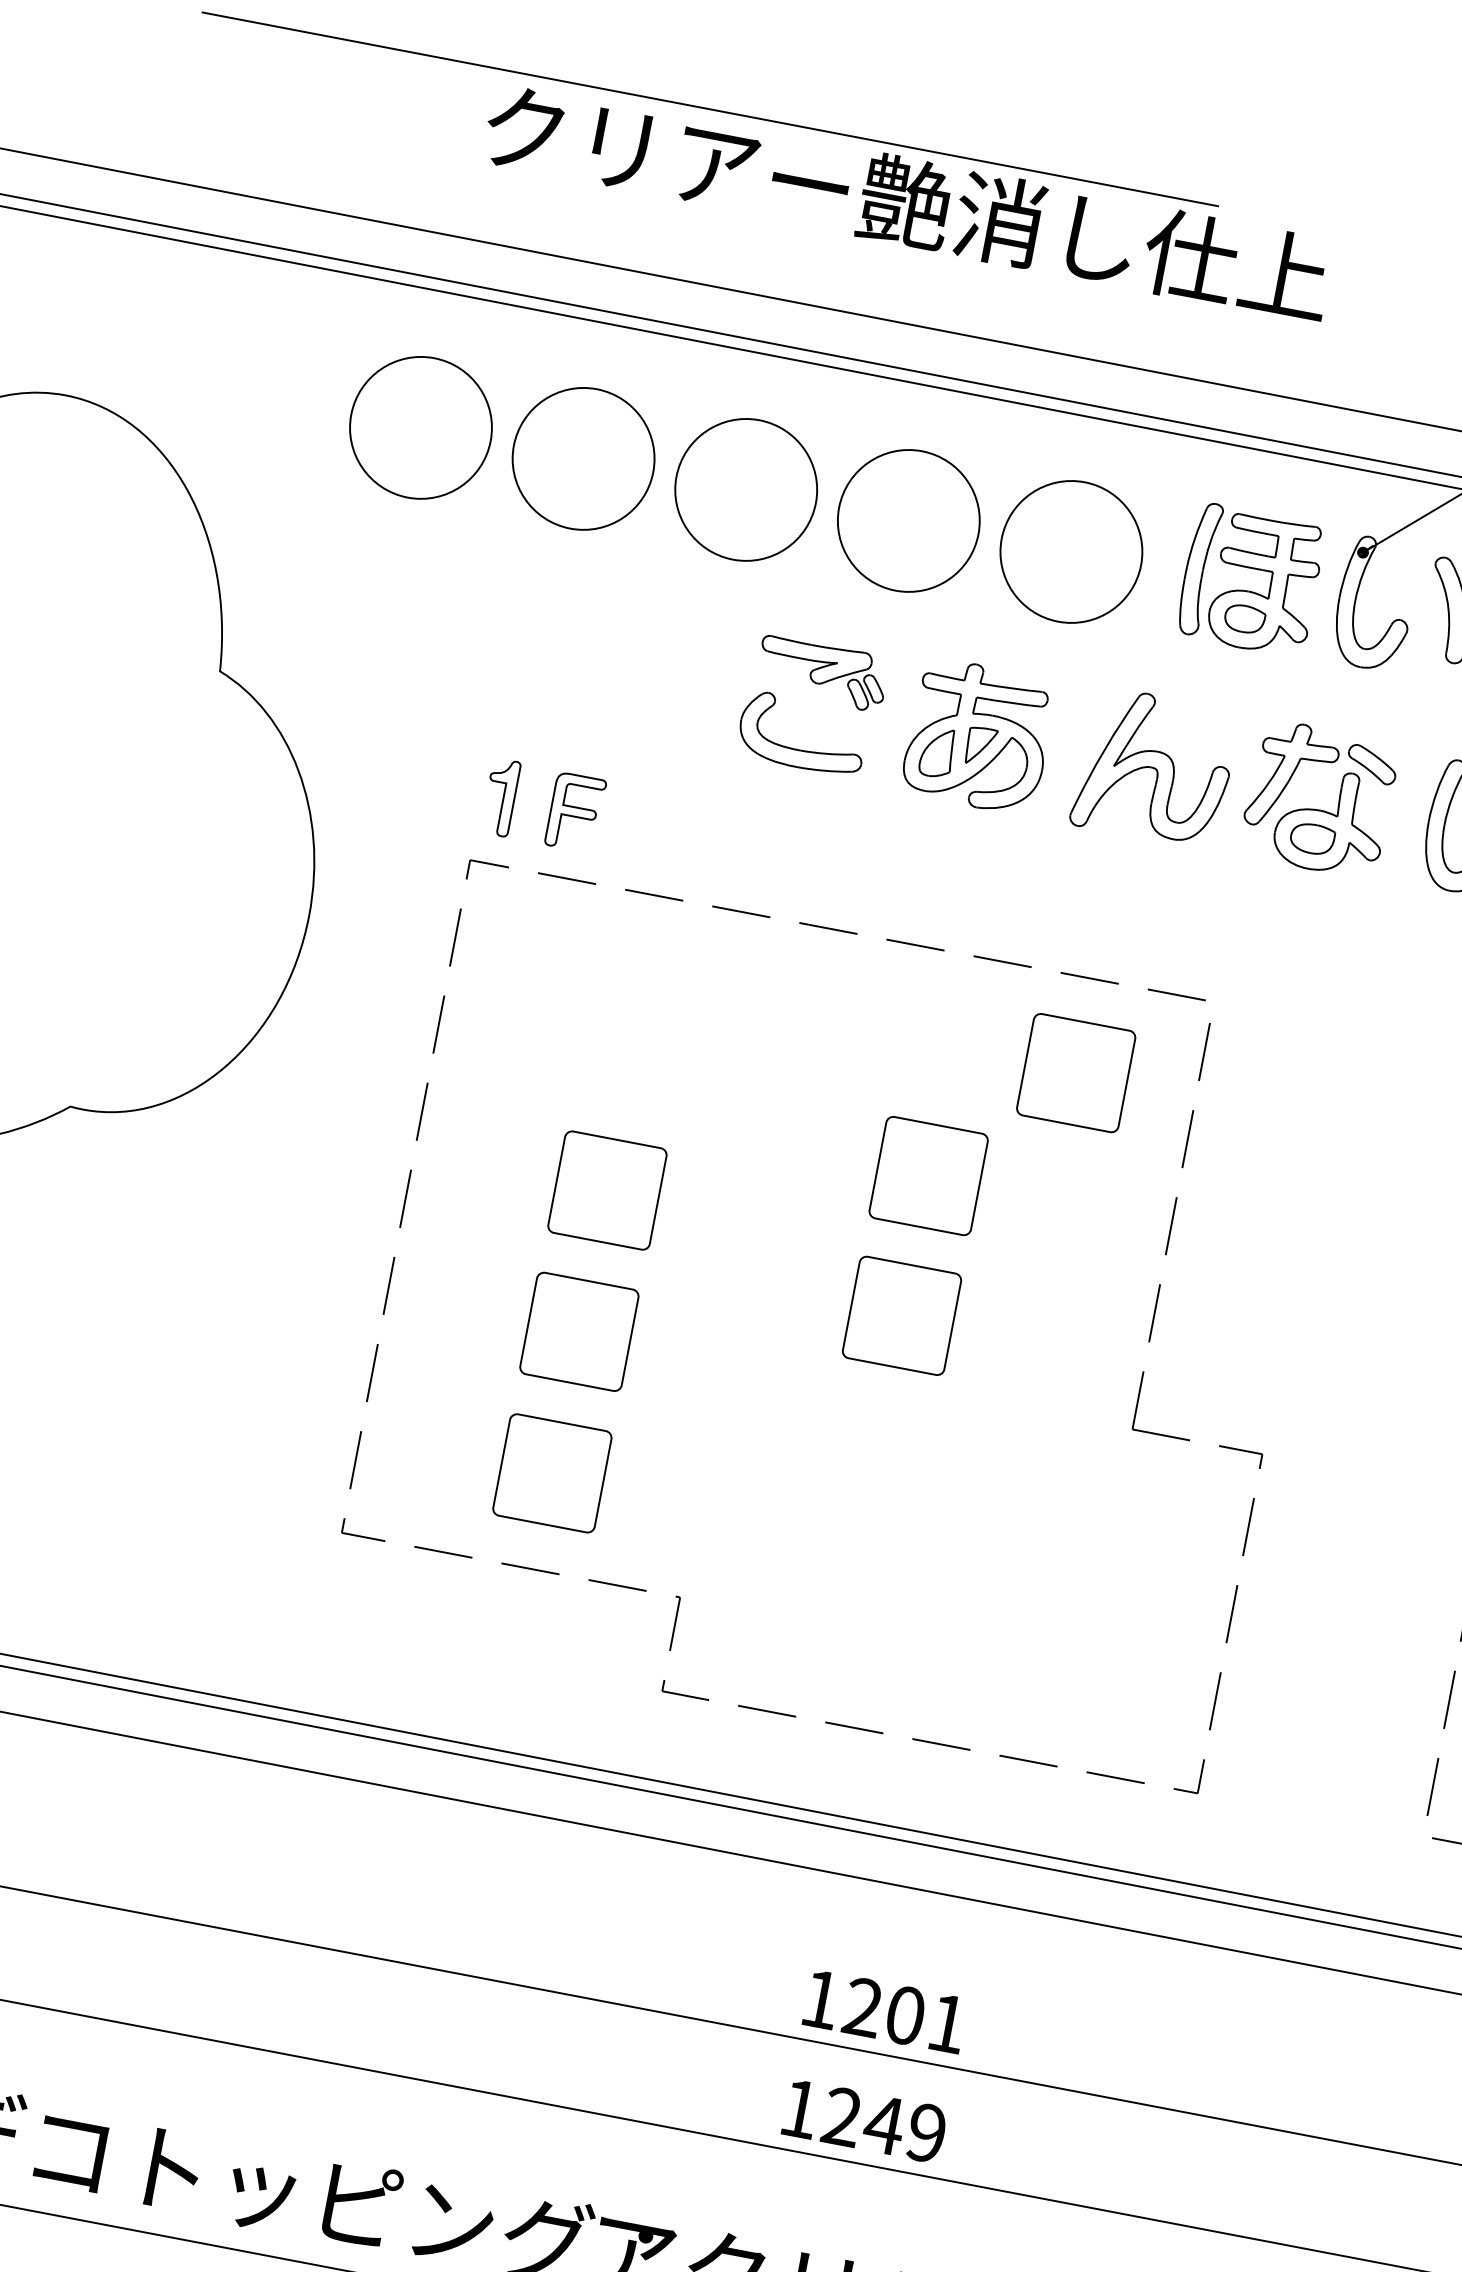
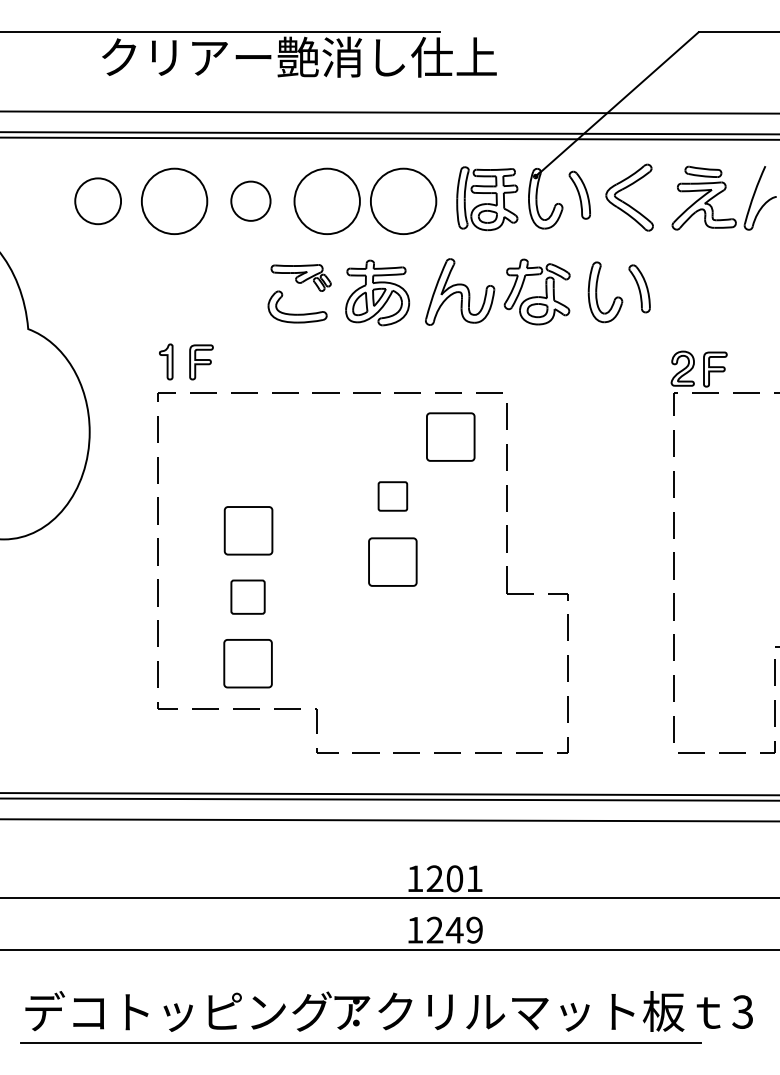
circle: (419, 425) -> (97, 200), size x0.7
circle: (745, 487) -> (250, 200), size x0.6
part: (927, 1175) -> (392, 496), size x0.6
part: (578, 1330) -> (247, 596), size x0.7

